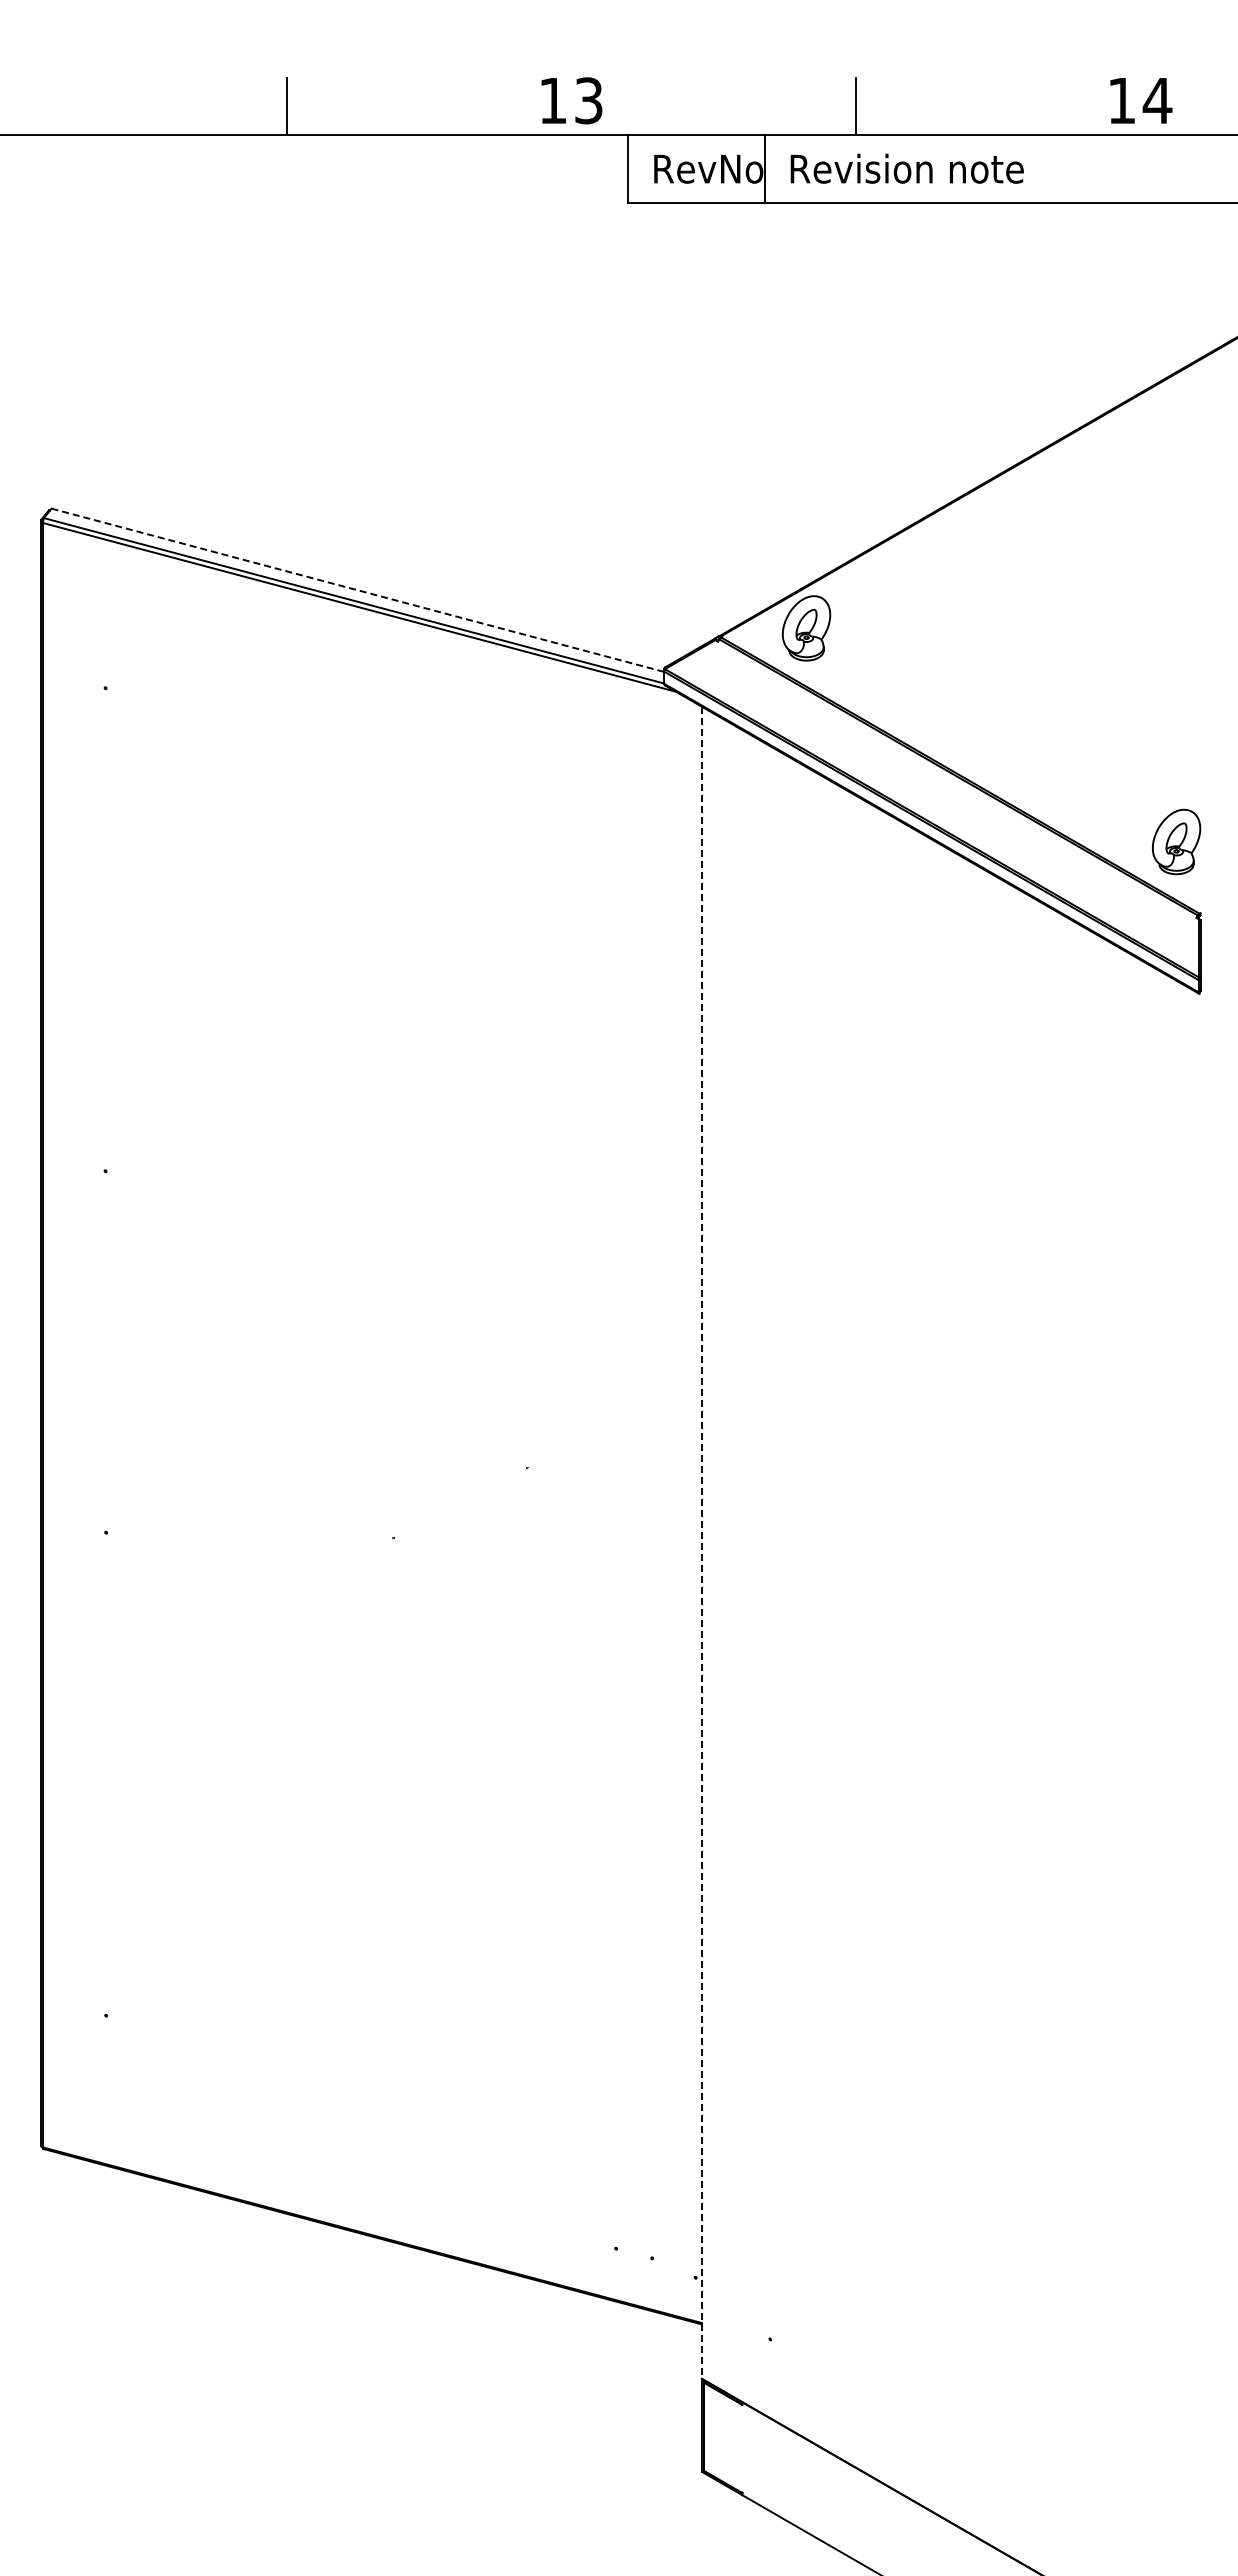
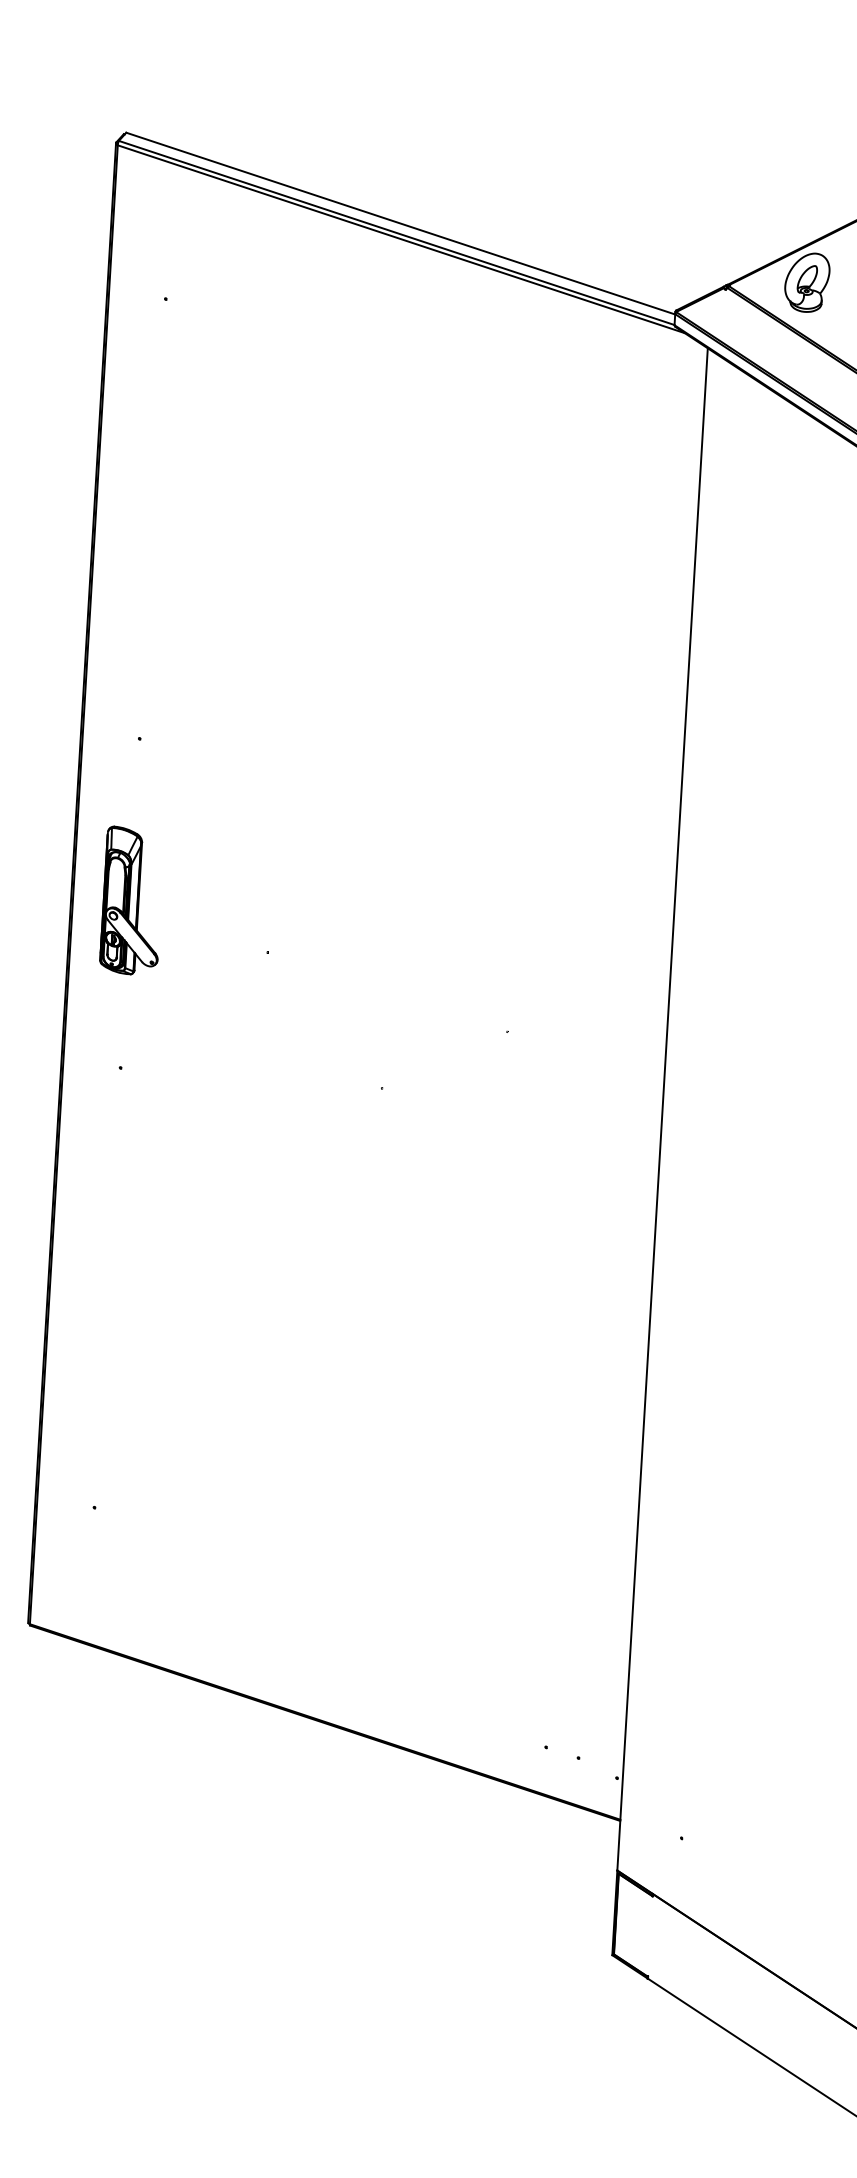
line: (357, 590) -> (400, 223), dashed -> solid
part: (107, 1348) -> (131, 900), added
line: (701, 1543) -> (662, 1110), dashed -> solid

